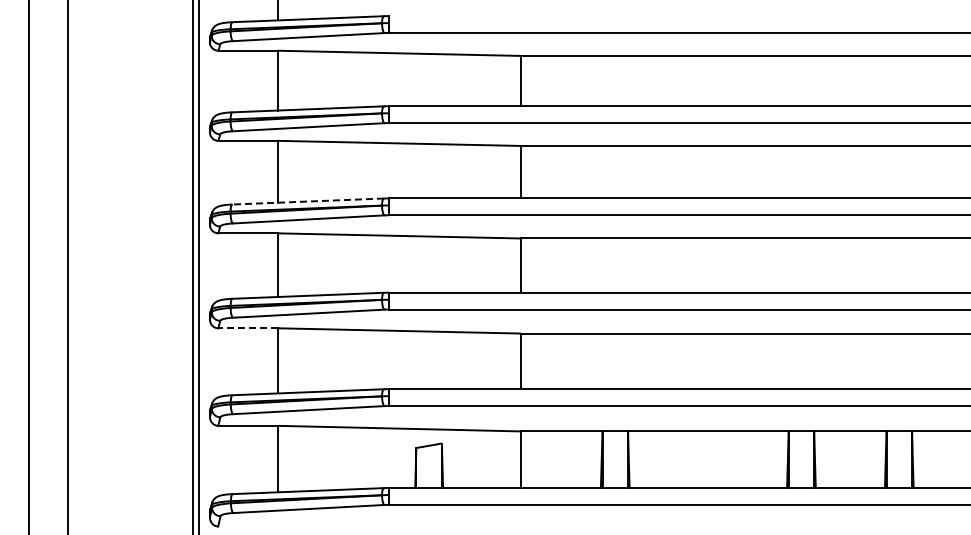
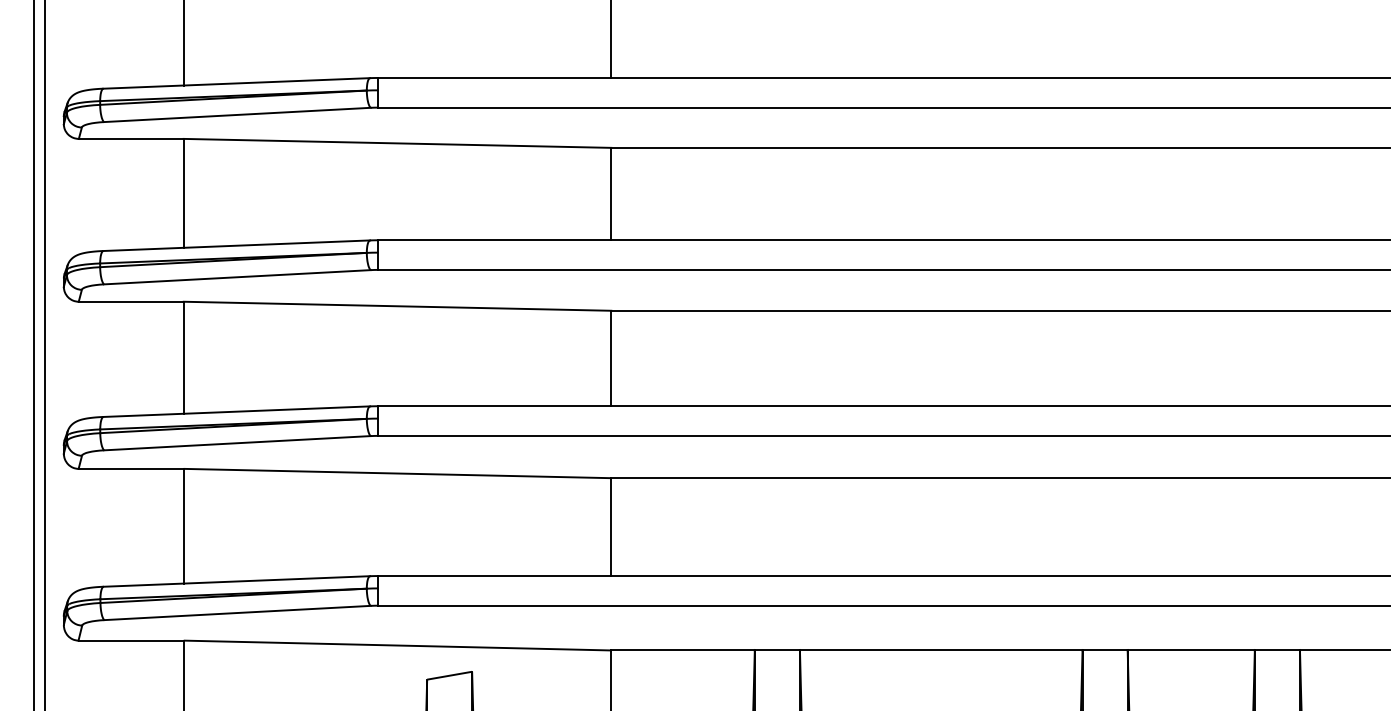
line: (308, 201) -> (237, 245), dashed -> solid
line: (248, 328) -> (131, 469), dashed -> solid

